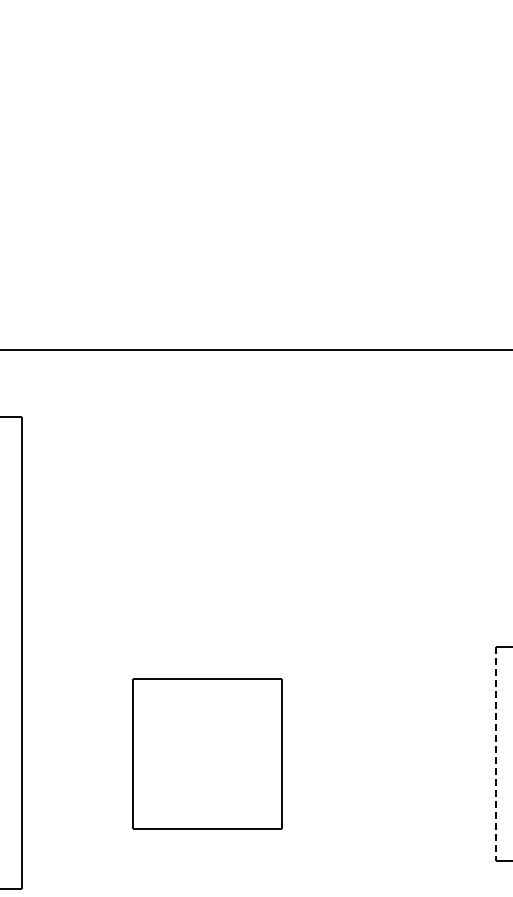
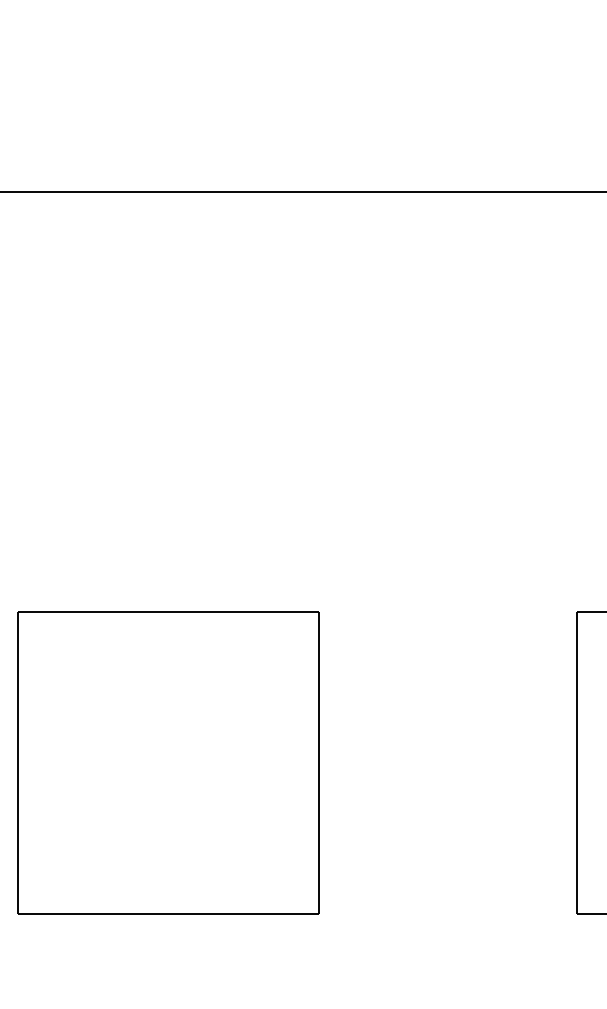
part: (207, 753) -> (168, 762), size x1.43
line: (496, 754) -> (577, 764), dashed -> solid

